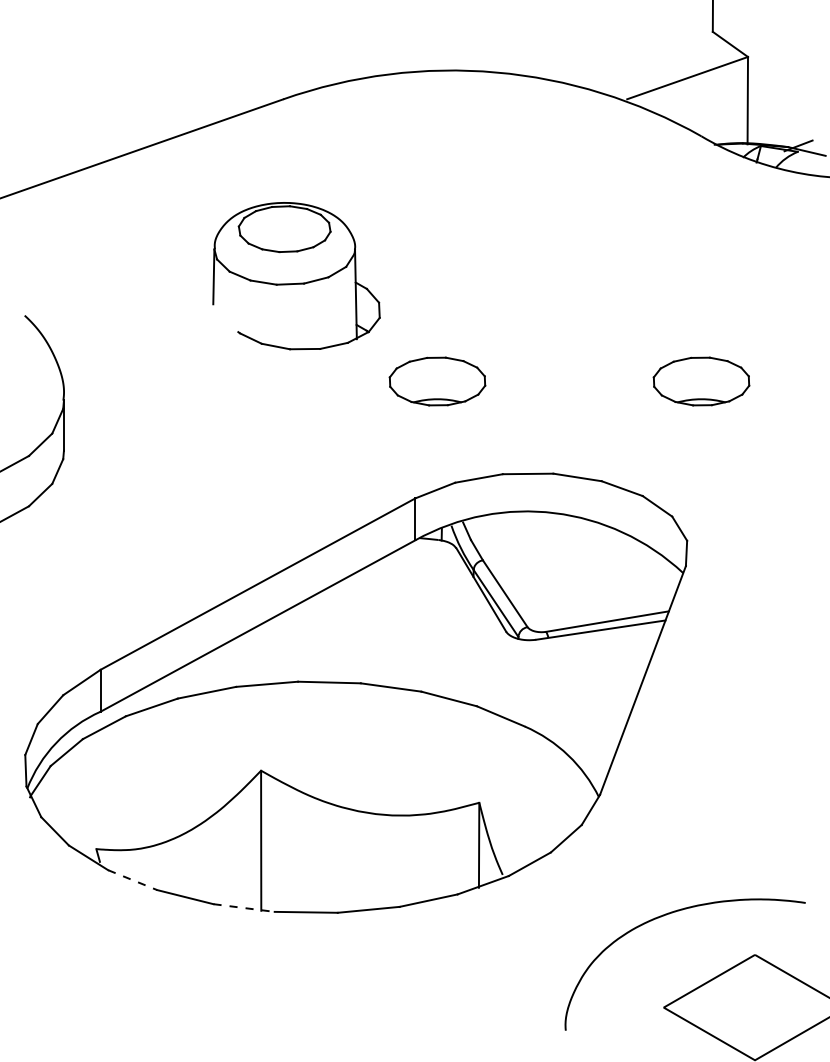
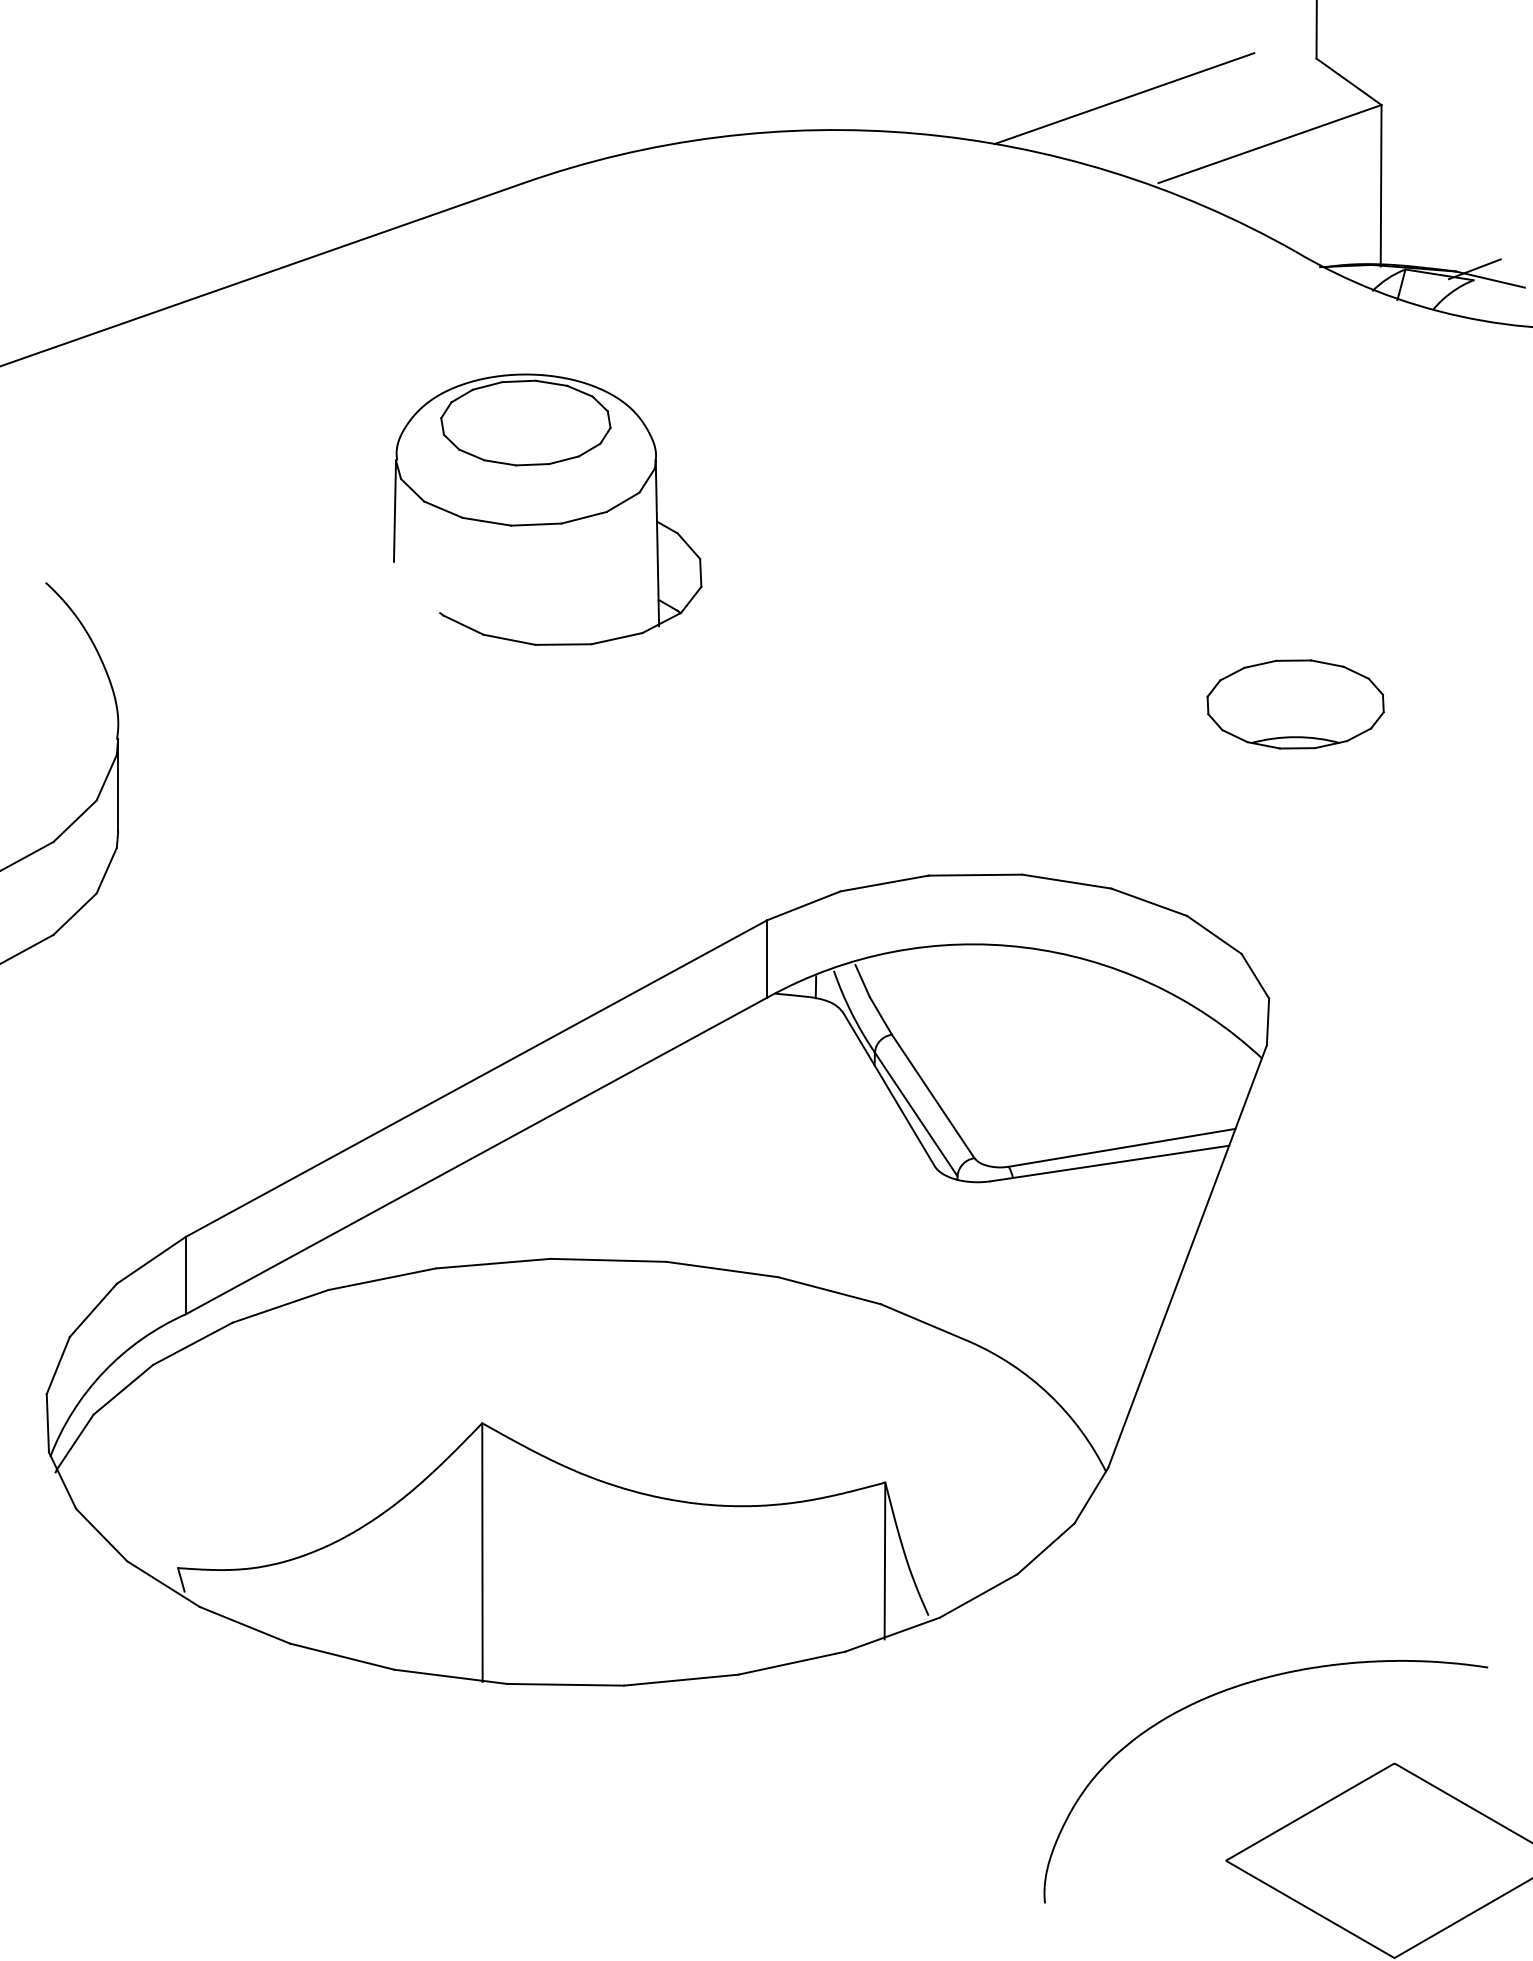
line: (608, 53) -> (1123, 98), added
part: (437, 381) -> (808, 704), removed
line: (133, 880) -> (246, 1625), dashed -> solid
line: (244, 908) -> (451, 1677), dashed -> solid

